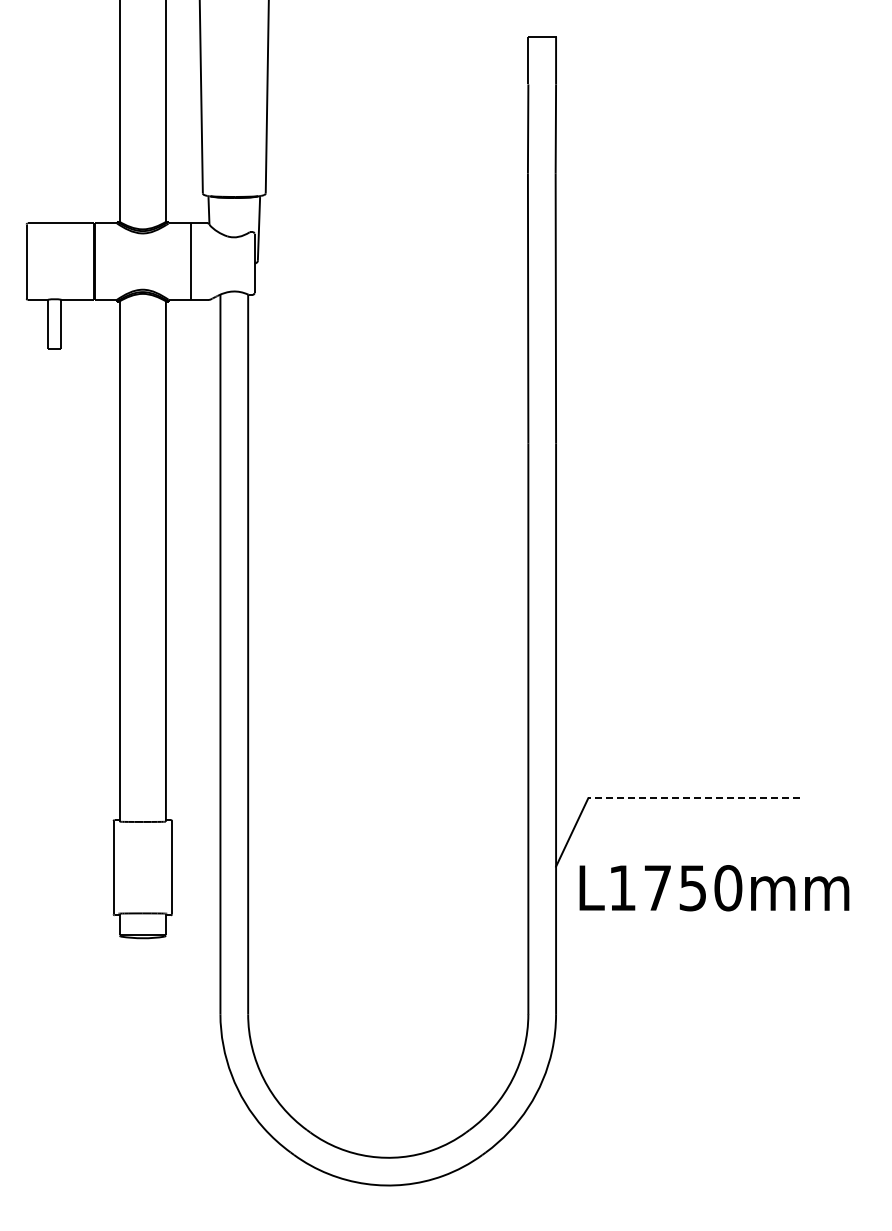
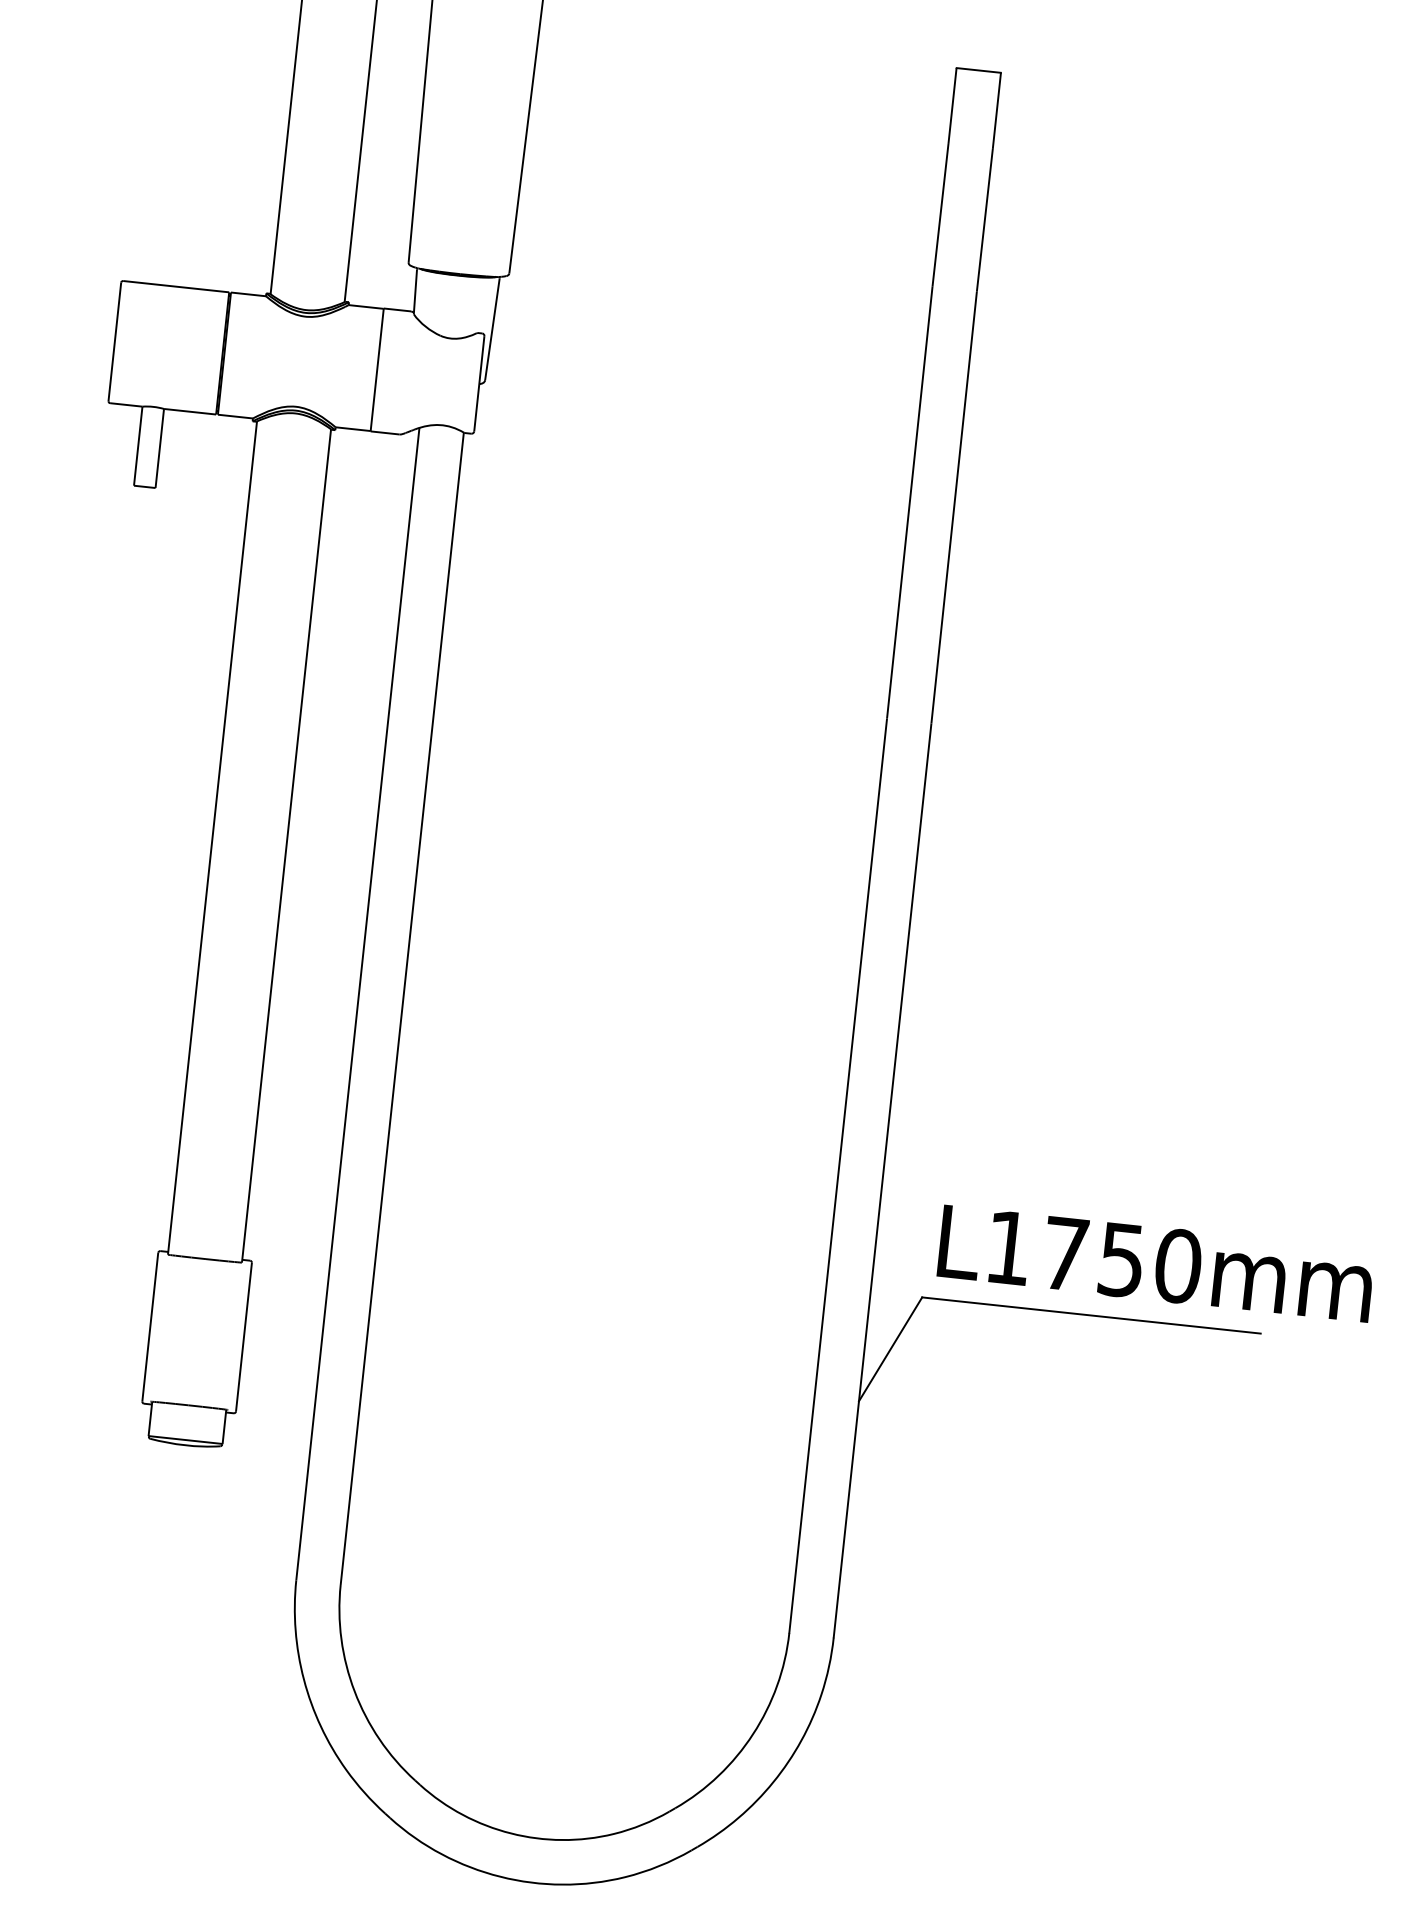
line: (693, 798) -> (1090, 1315), dashed -> solid
text: (714, 888) -> (1156, 1264), moved

